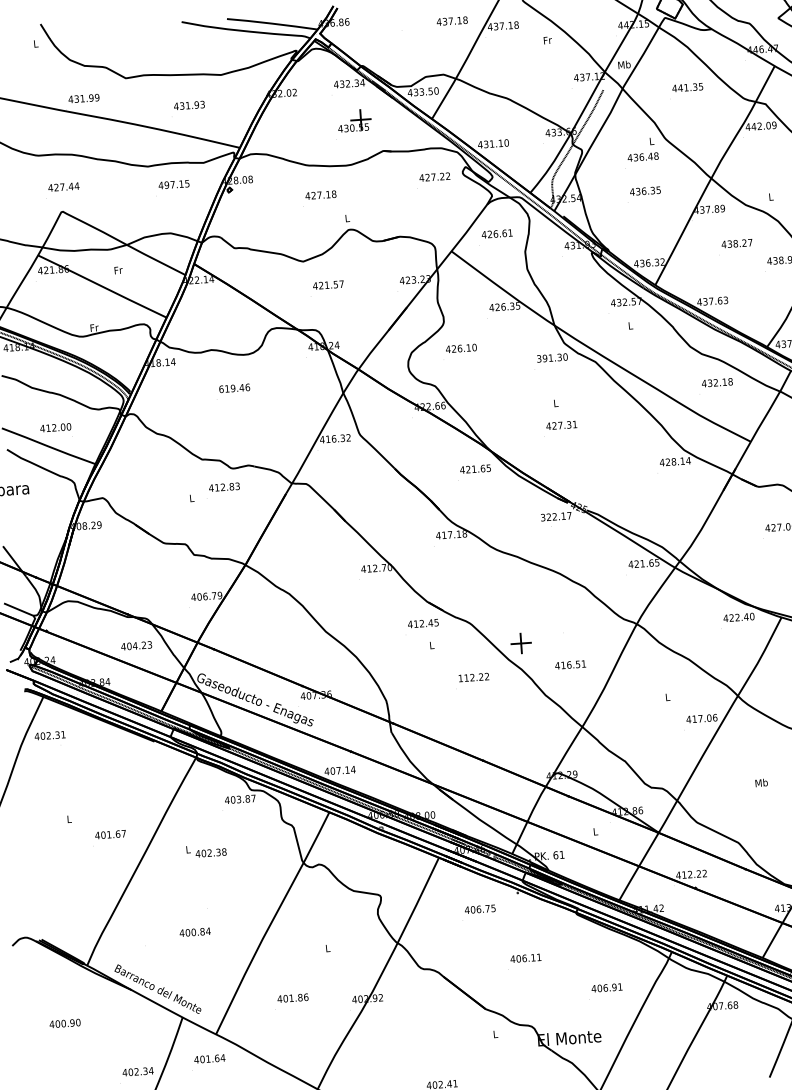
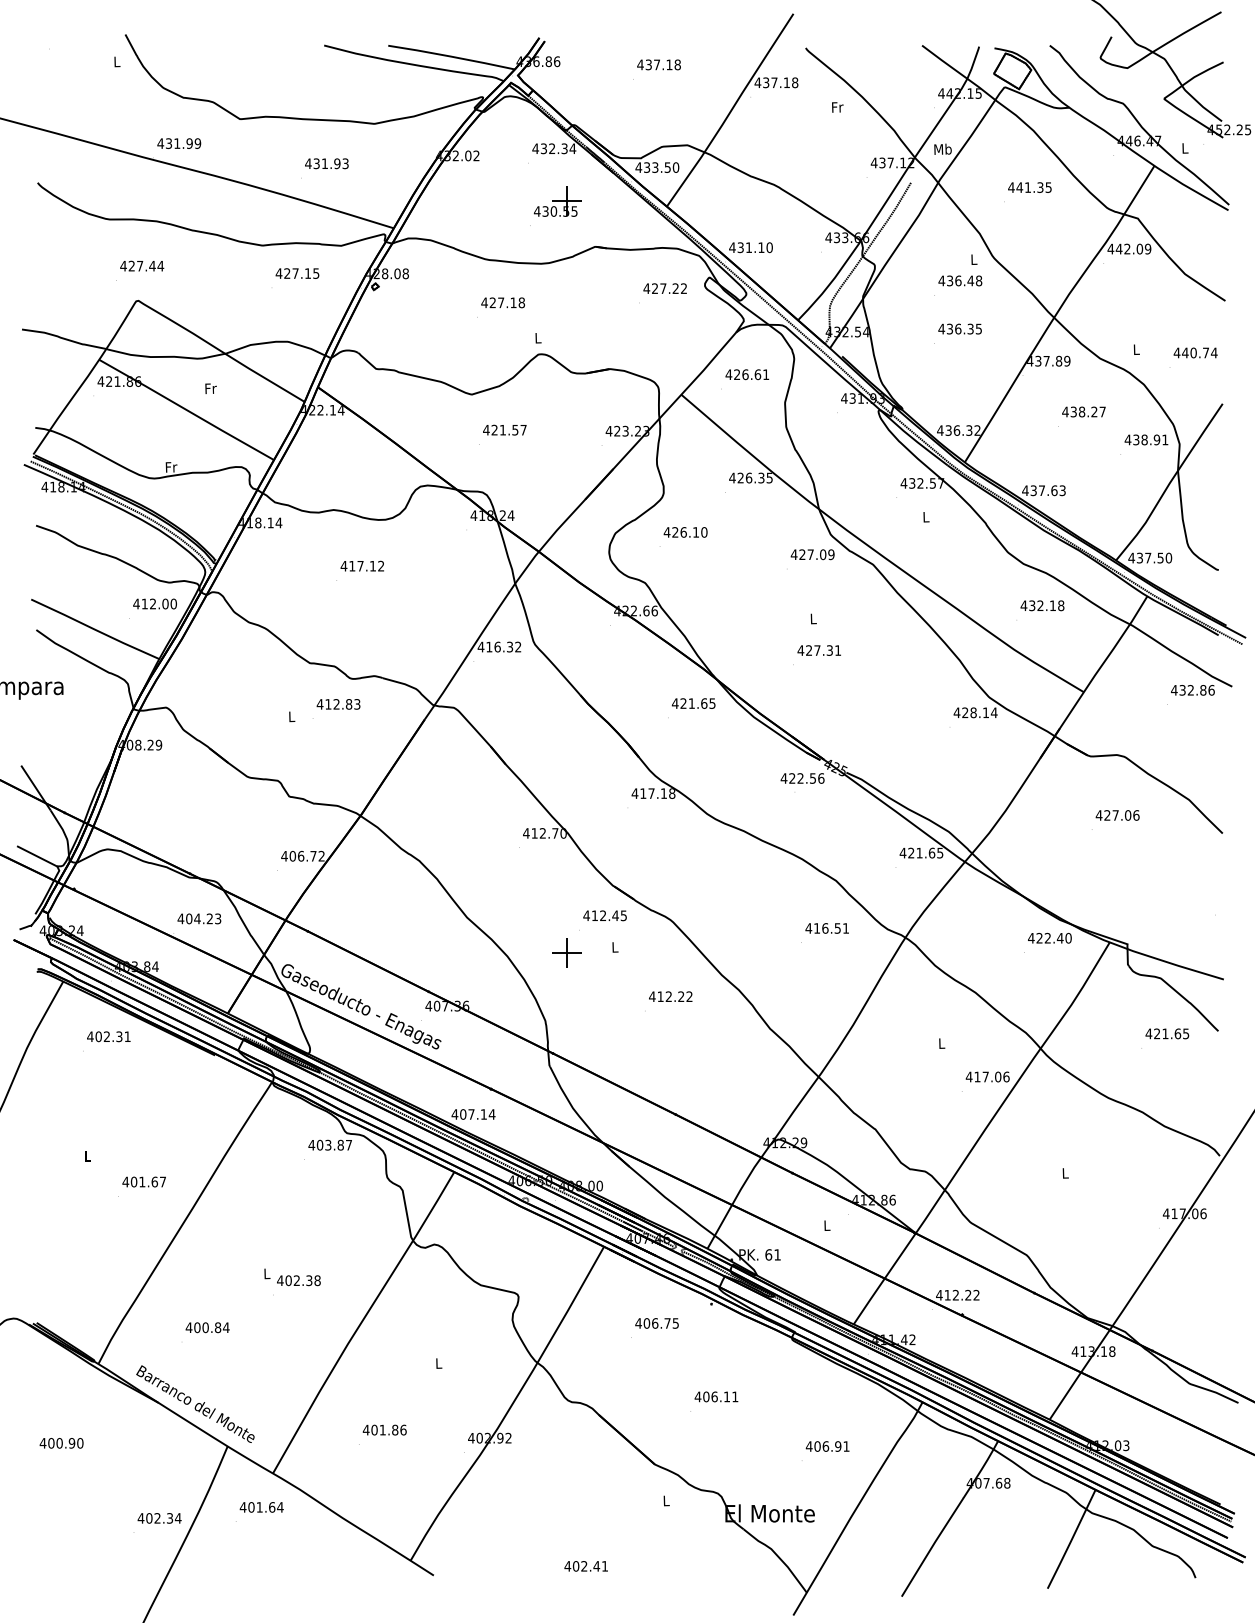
text: (451, 20) -> (658, 64), moved
text: (166, 185) -> (287, 273), 497.15 -> 427.15
text: (552, 357) -> (812, 554), 391.30 -> 427.09
text: (234, 387) -> (362, 565), 619.46 -> 417.12
text: (55, 427) -> (154, 603), moved
text: (556, 516) -> (802, 778), 322.17 -> 422.56
text: (219, 595) -> (321, 856), 406.79 -> 406.72
part: (520, 642) -> (566, 952), moved
text: (570, 665) -> (826, 928), moved
text: (460, 678) -> (652, 996), 112.22 -> 412.22
text: (49, 735) -> (108, 1036), moved
text: (761, 782) -> (1065, 1172), Mb -> L
text: (206, 851) -> (292, 1277), moved
text: (195, 932) -> (207, 1327), moved

